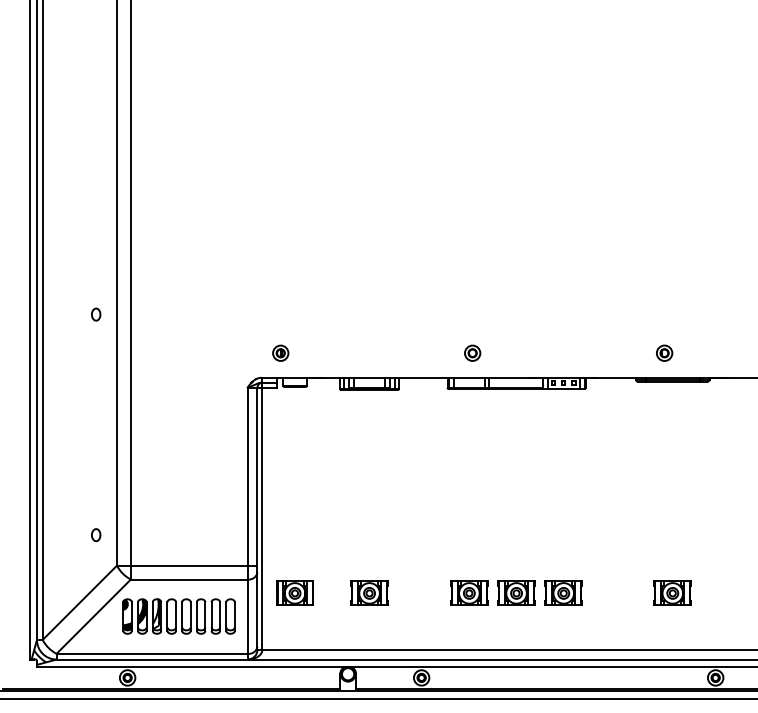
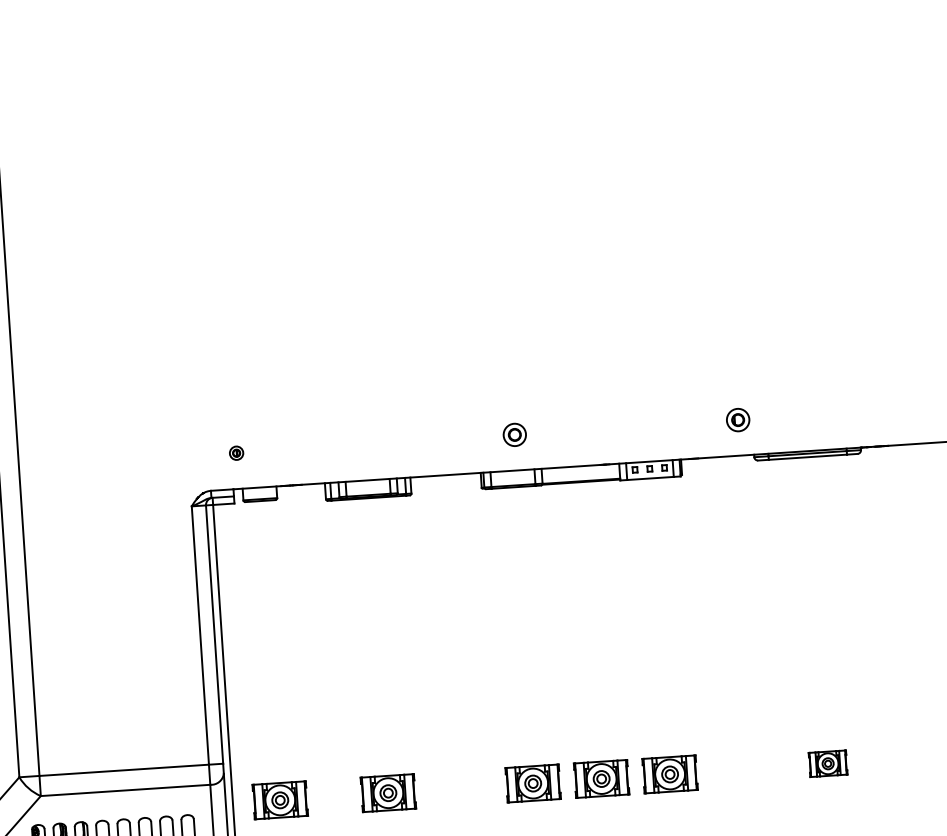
part: (280, 352) -> (236, 452), size x0.6
part: (664, 352) -> (737, 418), moved
part: (672, 592) -> (827, 762), size x0.7

